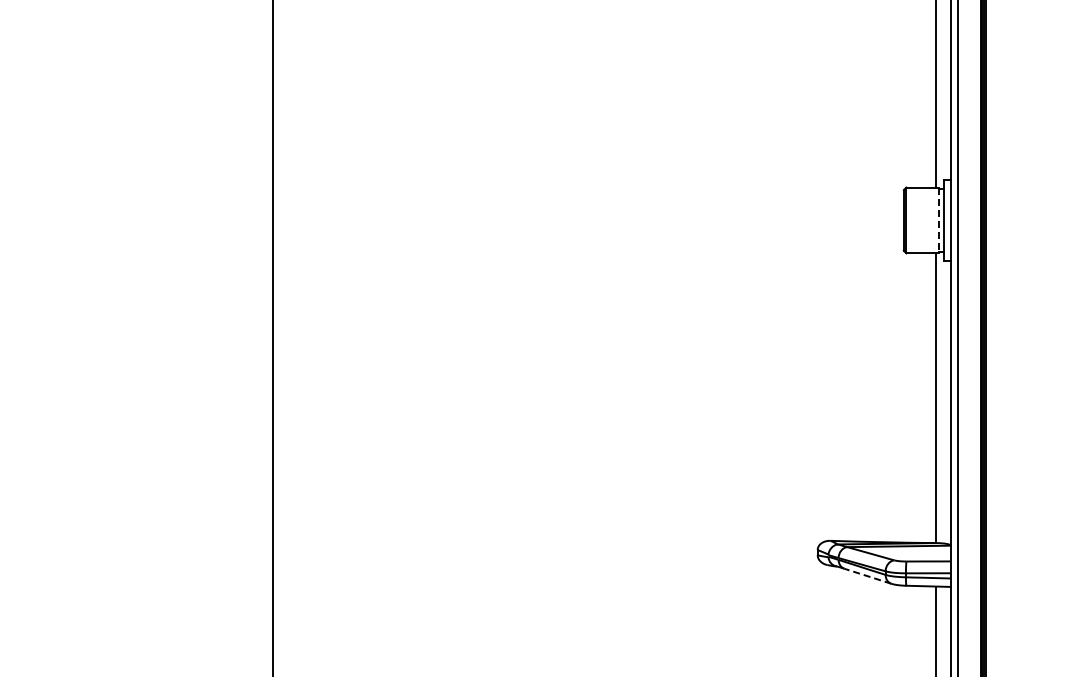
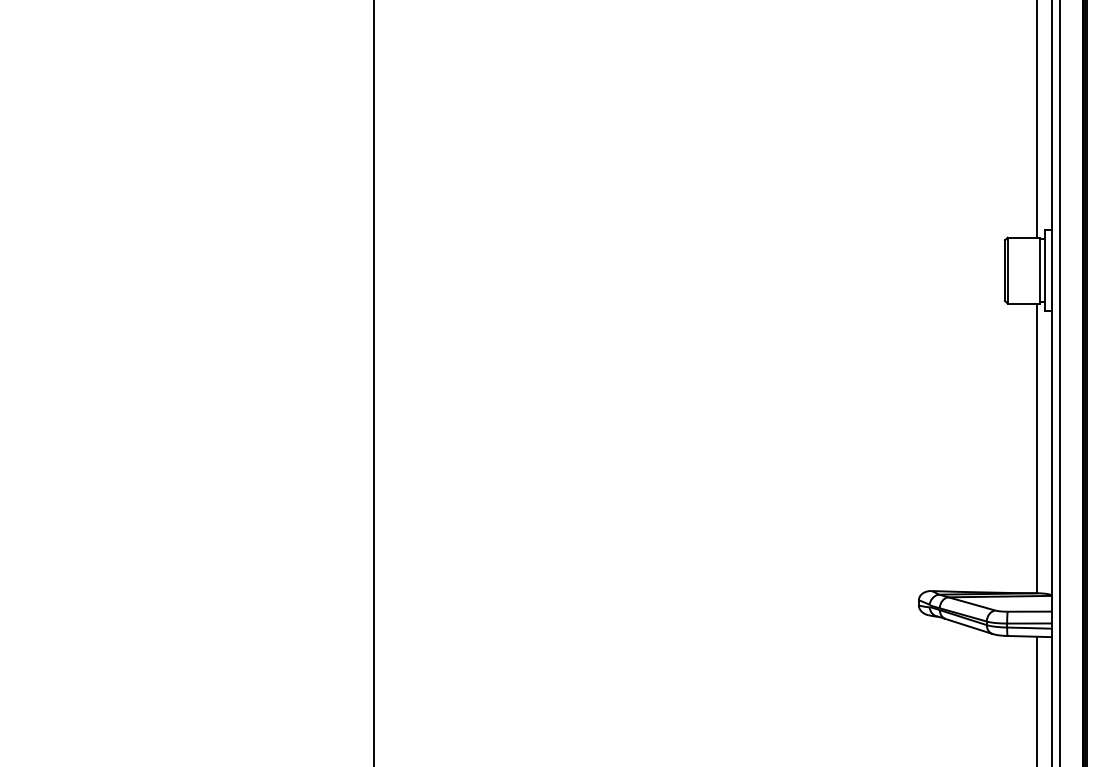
line: (938, 220) -> (1039, 270), dashed -> solid
line: (868, 576) -> (969, 626), dashed -> solid

